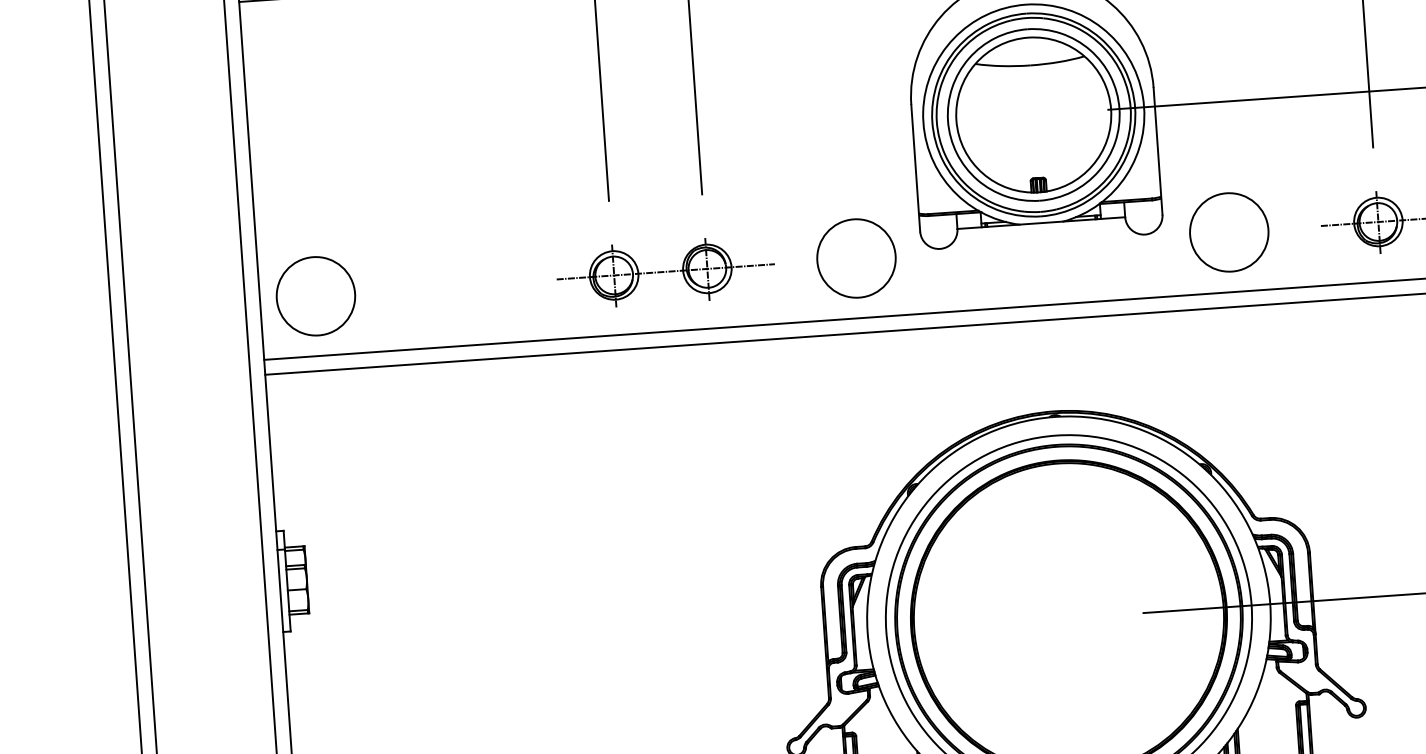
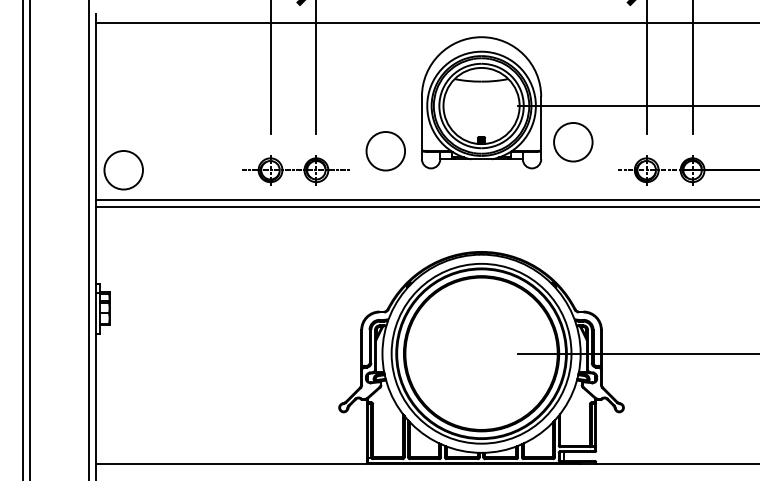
circle: (1229, 232) -> (573, 142), moved
circle: (855, 259) -> (385, 151), moved

